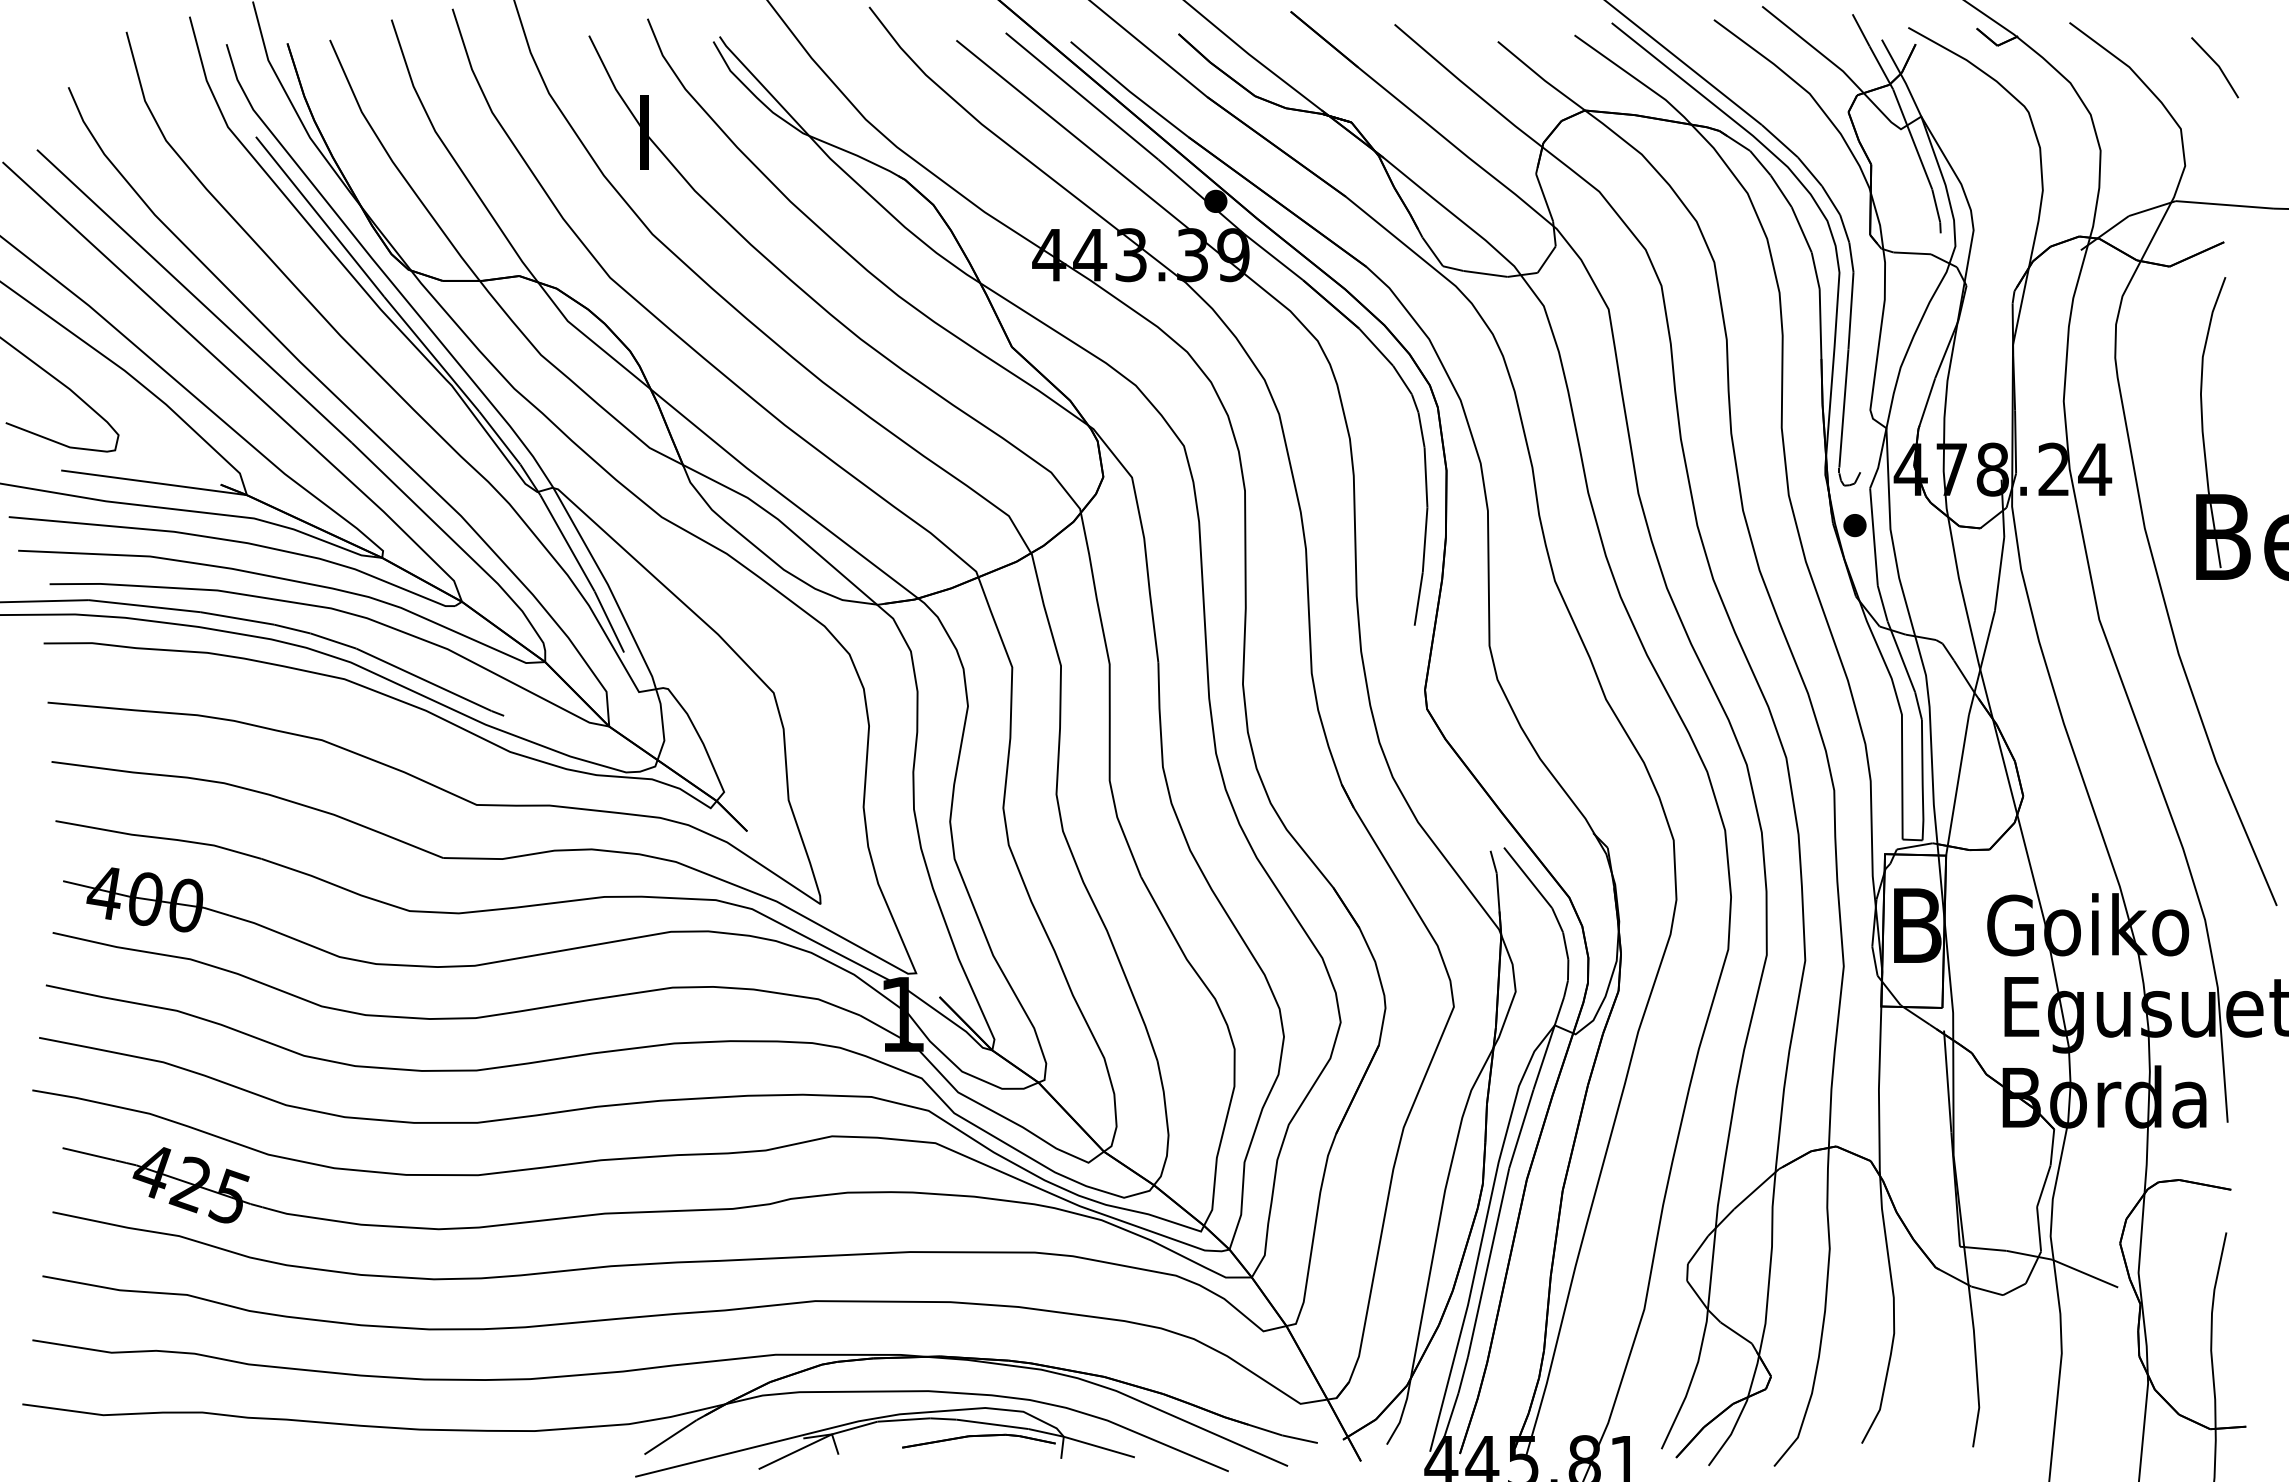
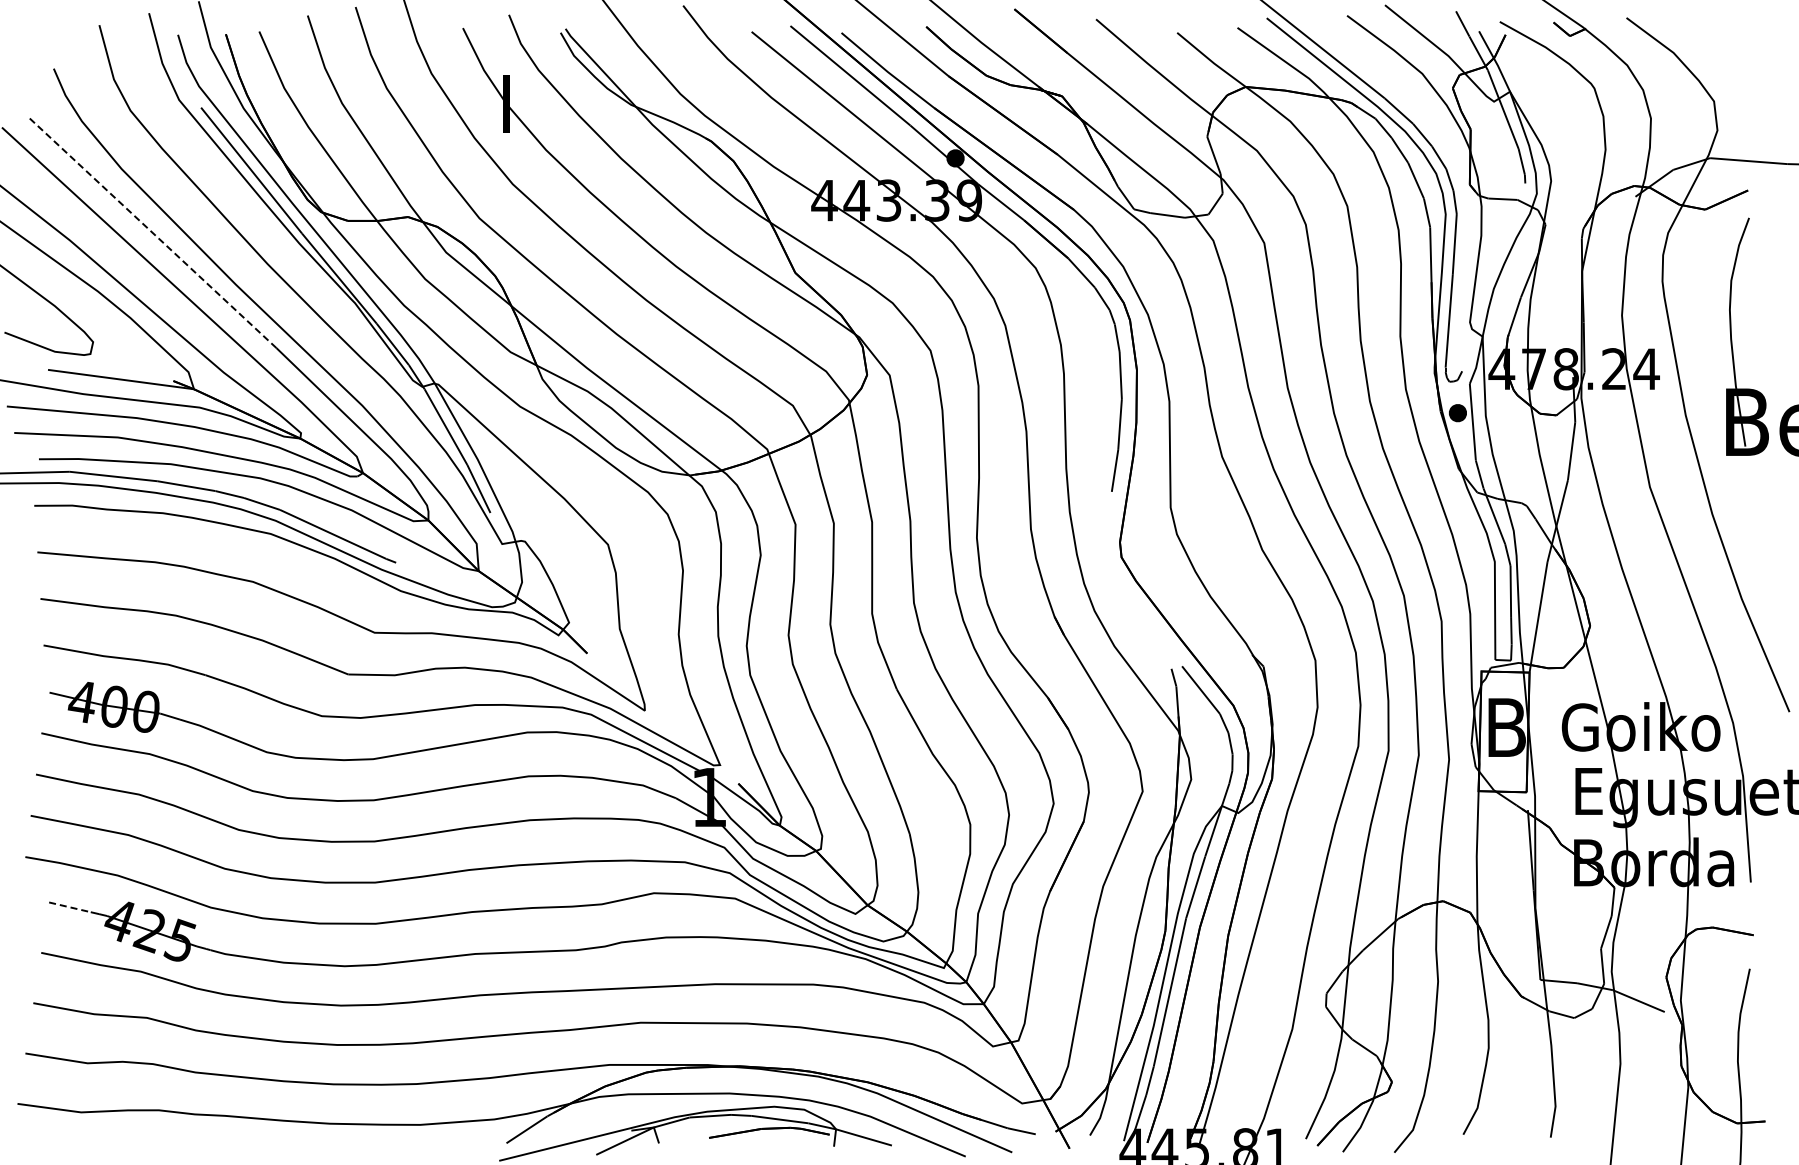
line: (2215, 65) -> (1741, 51), removed
line: (194, 295) -> (152, 232), solid -> dashed
line: (89, 1154) -> (70, 907), solid -> dashed

